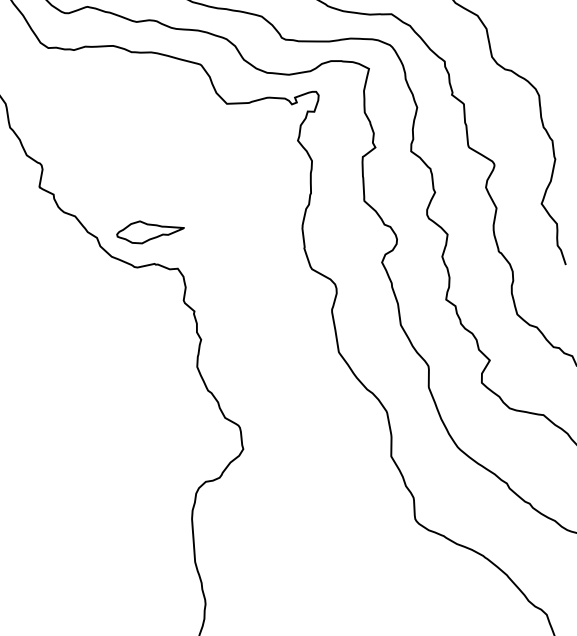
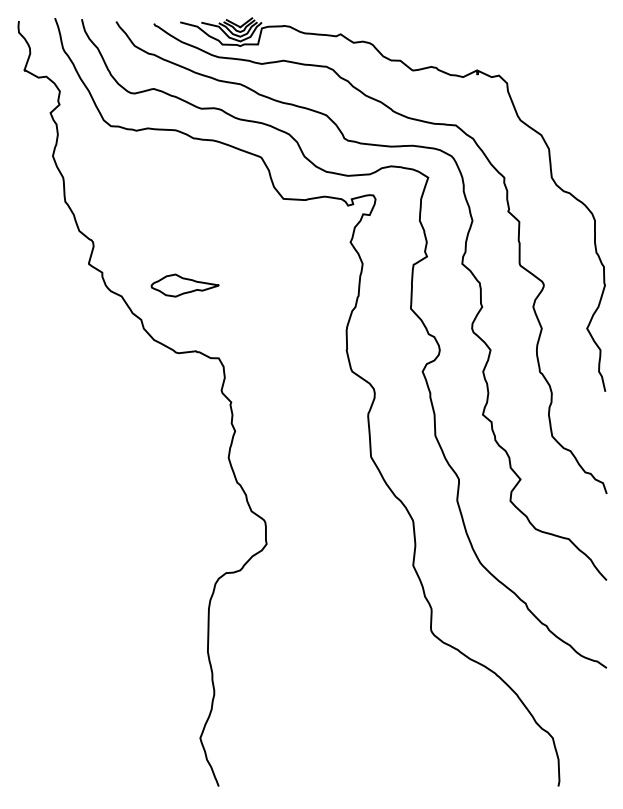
part: (149, 231) -> (184, 285), moved

